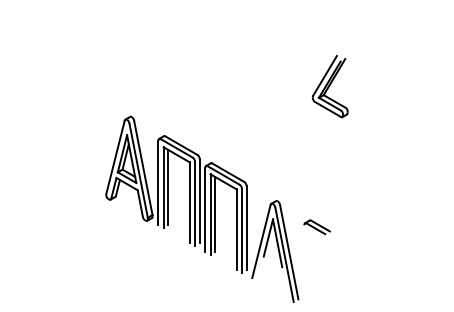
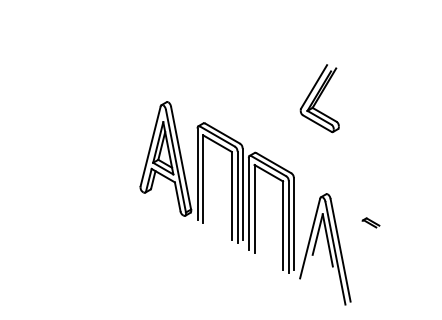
part: (330, 86) -> (320, 98), moved
line: (168, 187) -> (208, 179), removed
line: (215, 214) -> (259, 208), removed
part: (316, 227) -> (370, 223), size x0.6

